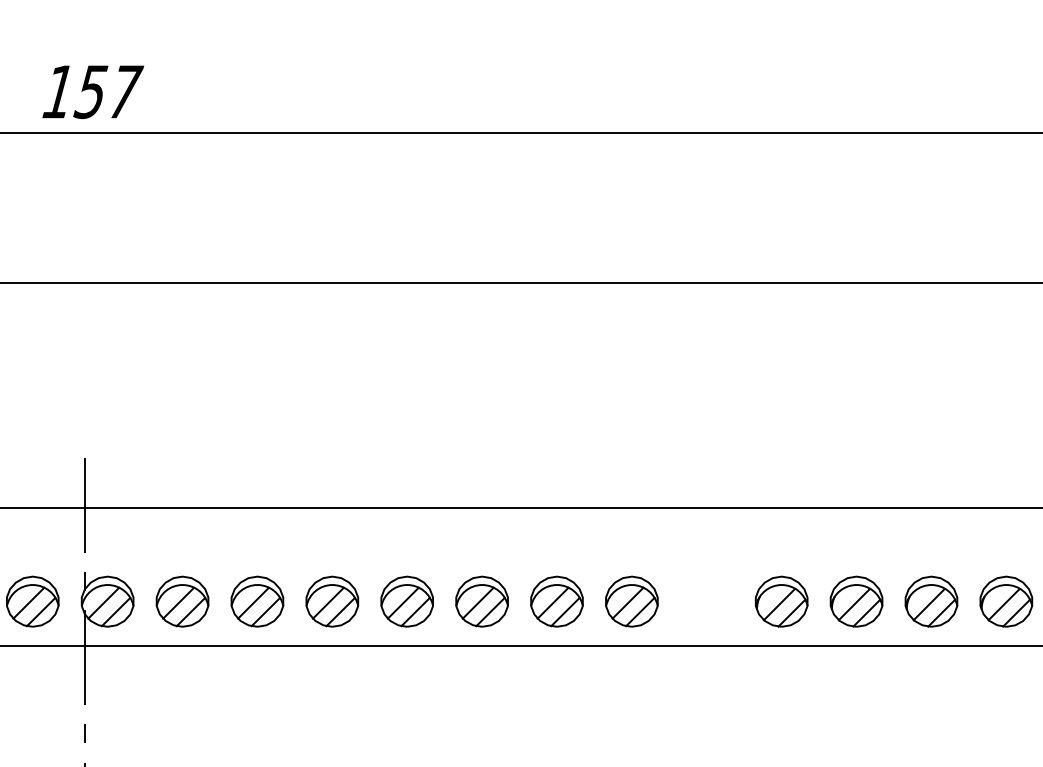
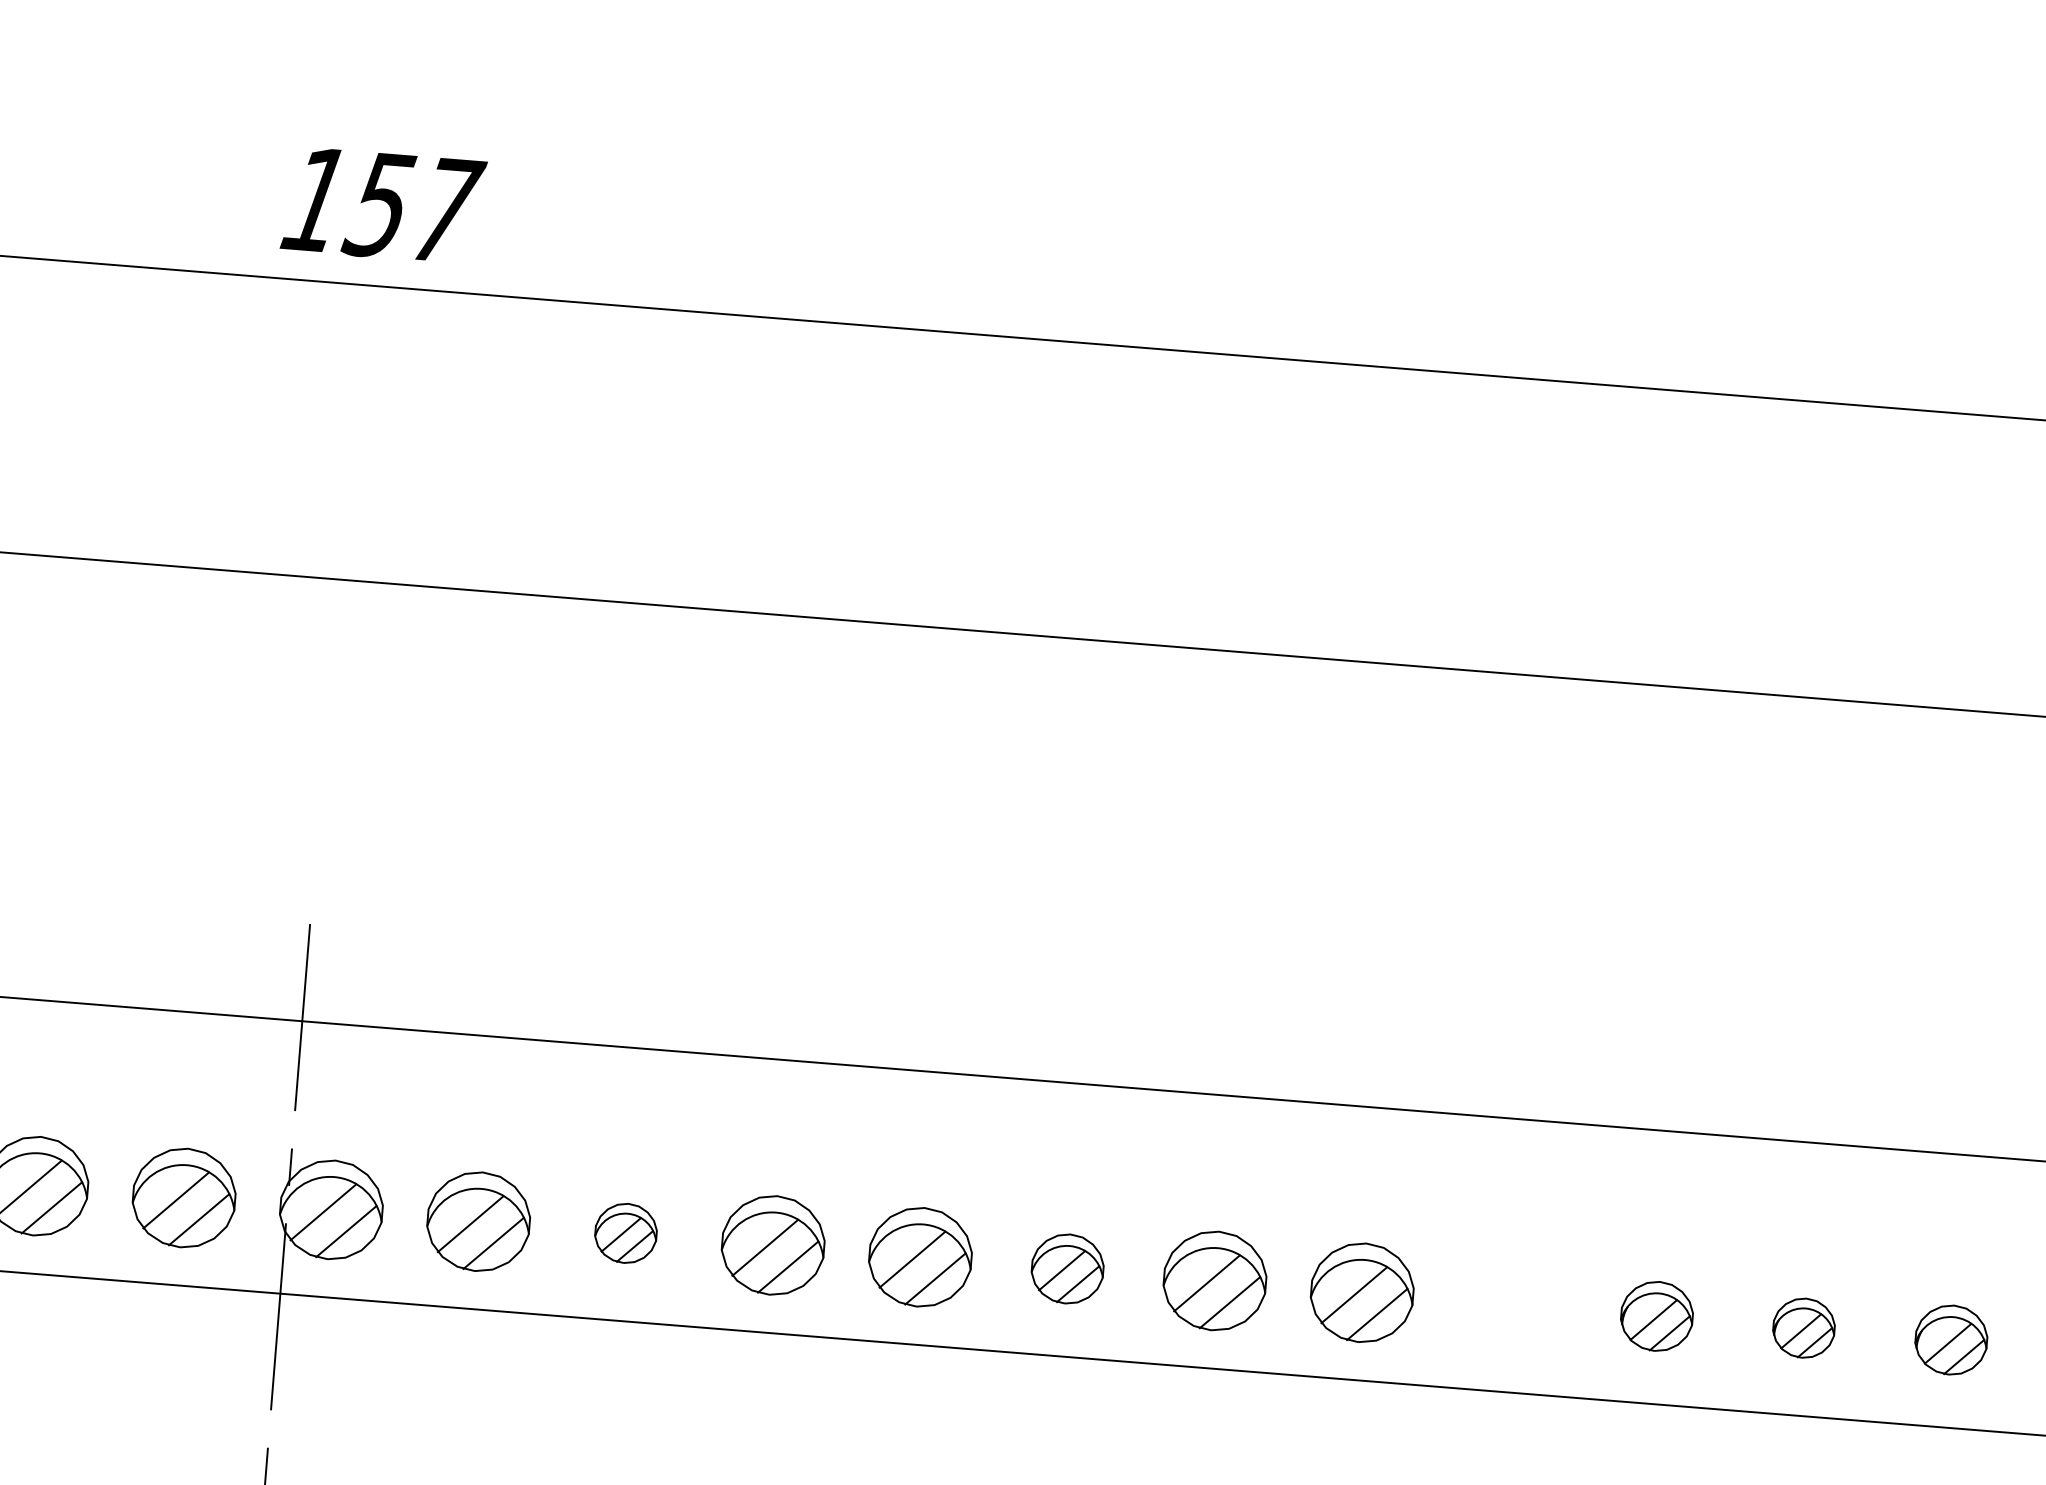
part: (257, 601) -> (626, 1233), size x0.6
part: (481, 601) -> (1066, 1268), size x0.7
part: (781, 601) -> (1656, 1316), size x0.7
part: (856, 601) -> (1803, 1327), size x0.6
part: (931, 601) -> (1951, 1339), size x0.7

